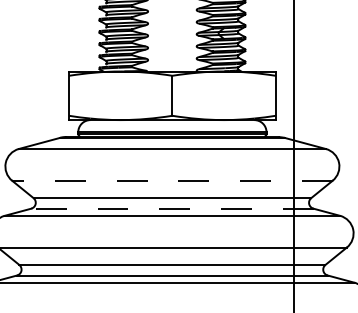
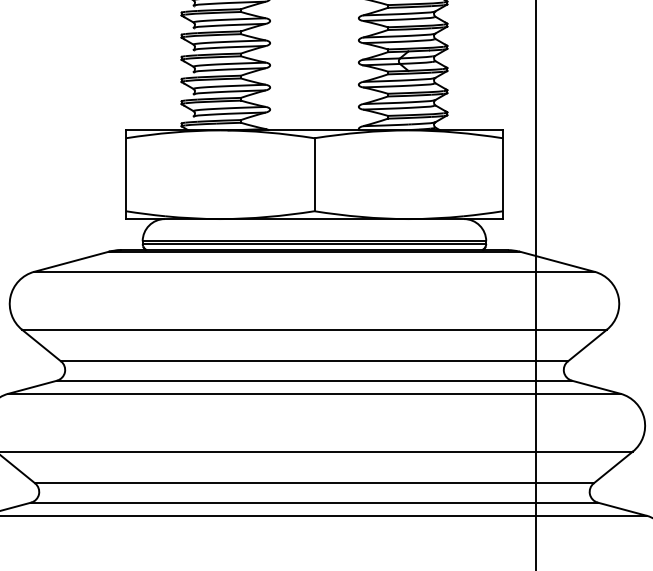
line: (171, 180) -> (312, 329), dashed -> solid
line: (171, 208) -> (312, 380), dashed -> solid

